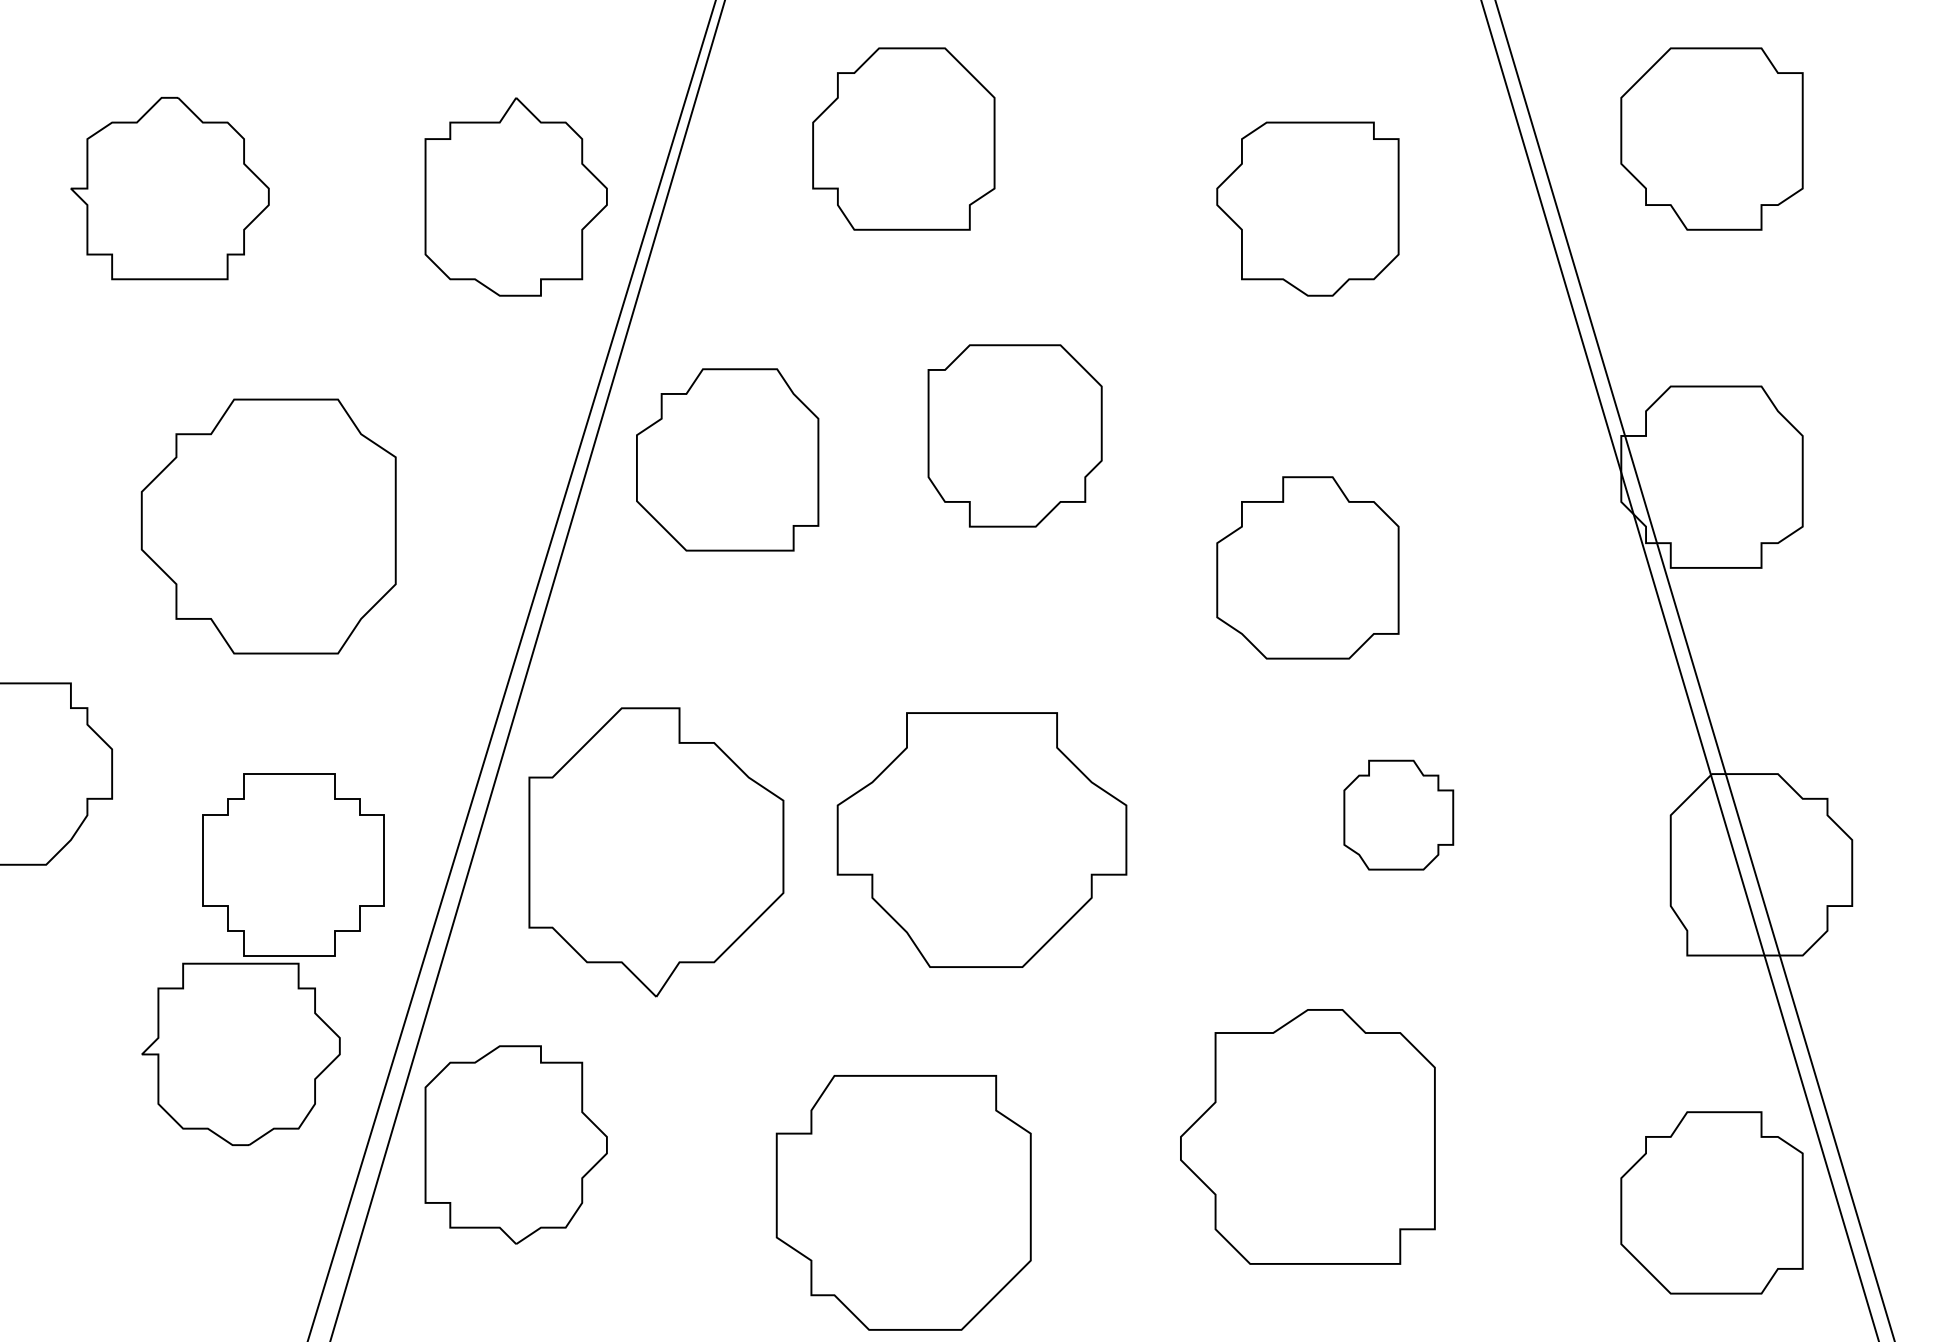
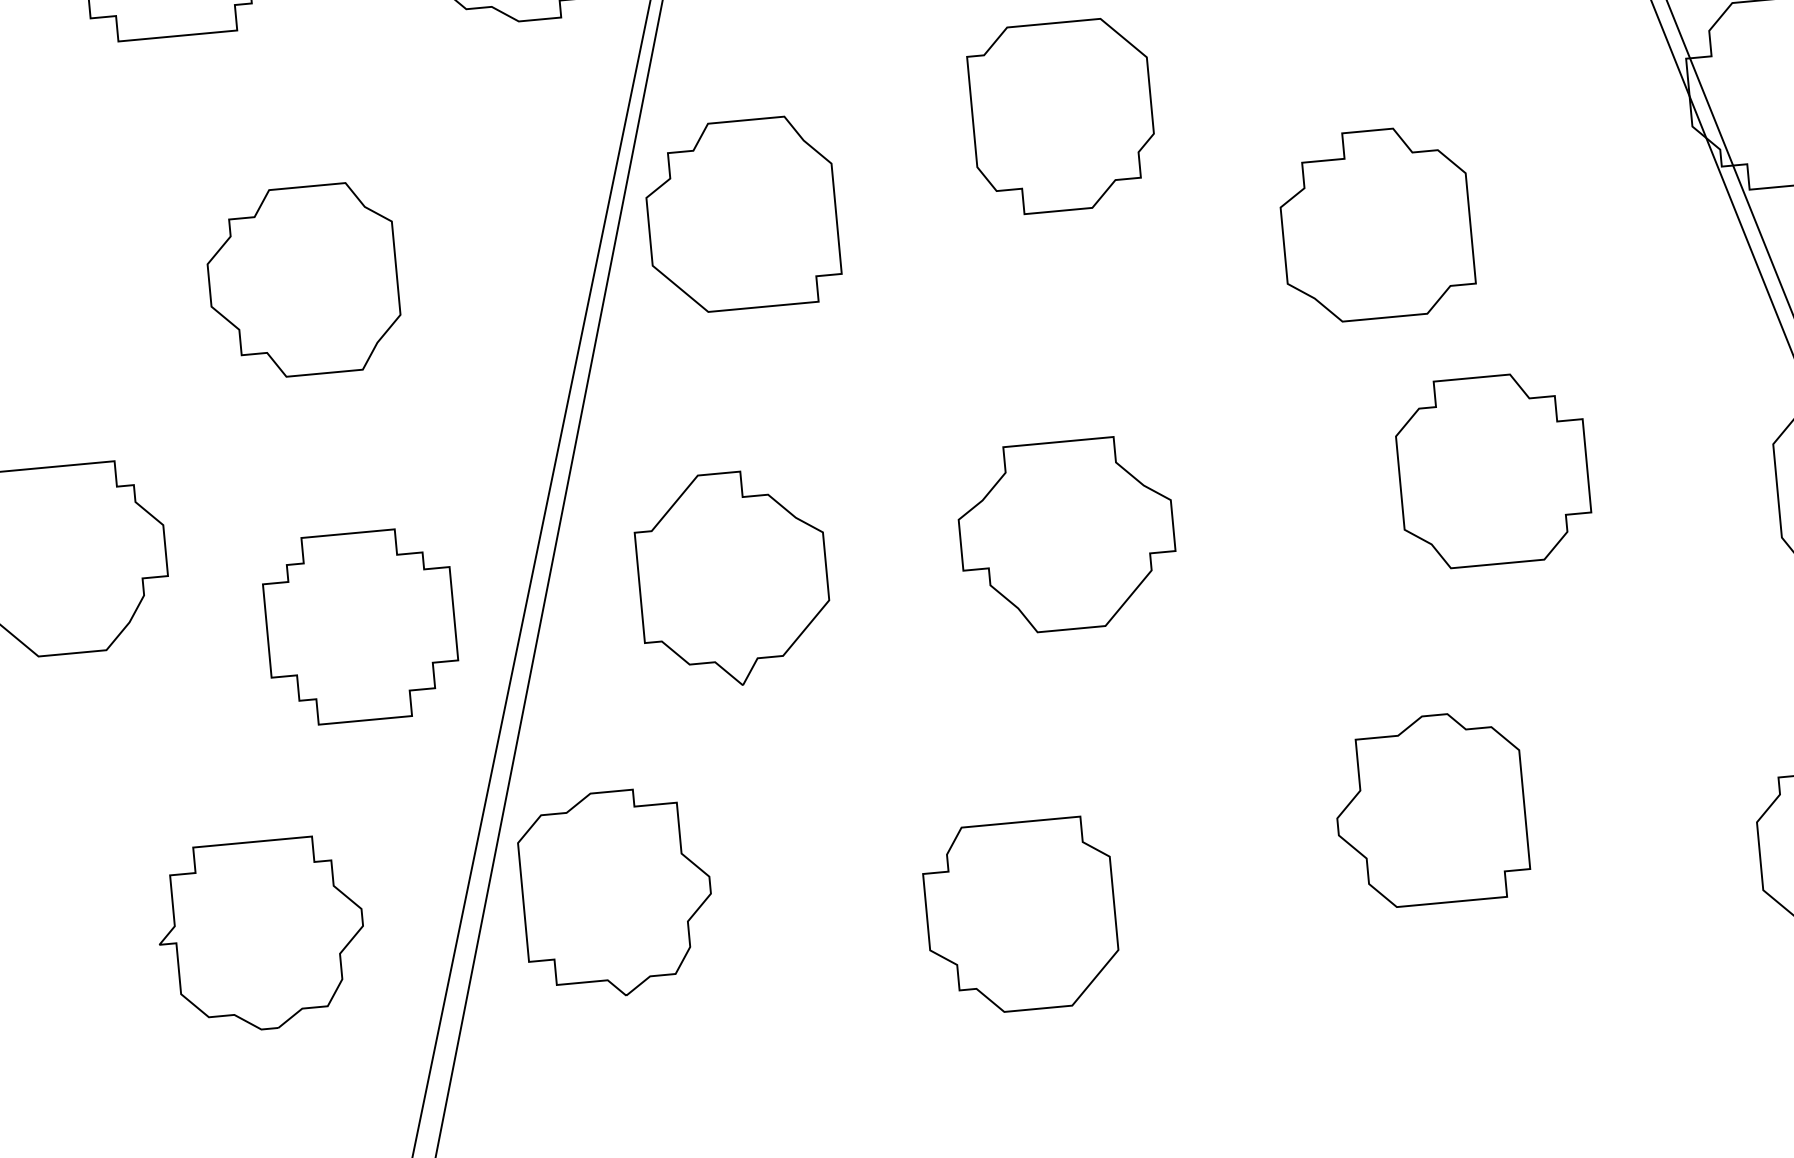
part: (727, 459) -> (741, 214), moved
part: (268, 526) -> (302, 280), size x0.71
part: (1398, 814) -> (1493, 469), size x1.67
part: (982, 839) -> (1067, 534), size x0.71
part: (656, 851) -> (733, 578), size x0.71
part: (240, 1053) -> (260, 934), moved
part: (1307, 1136) -> (1430, 809), size x0.71
part: (903, 1202) -> (1020, 915), size x0.71

